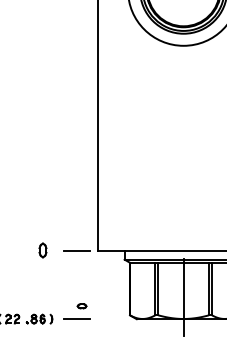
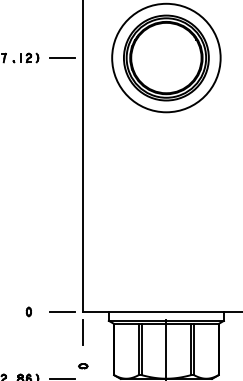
part: (42, 250) -> (28, 311), size x0.62
line: (98, 271) -> (83, 332), added
part: (82, 306) -> (83, 366), moved

